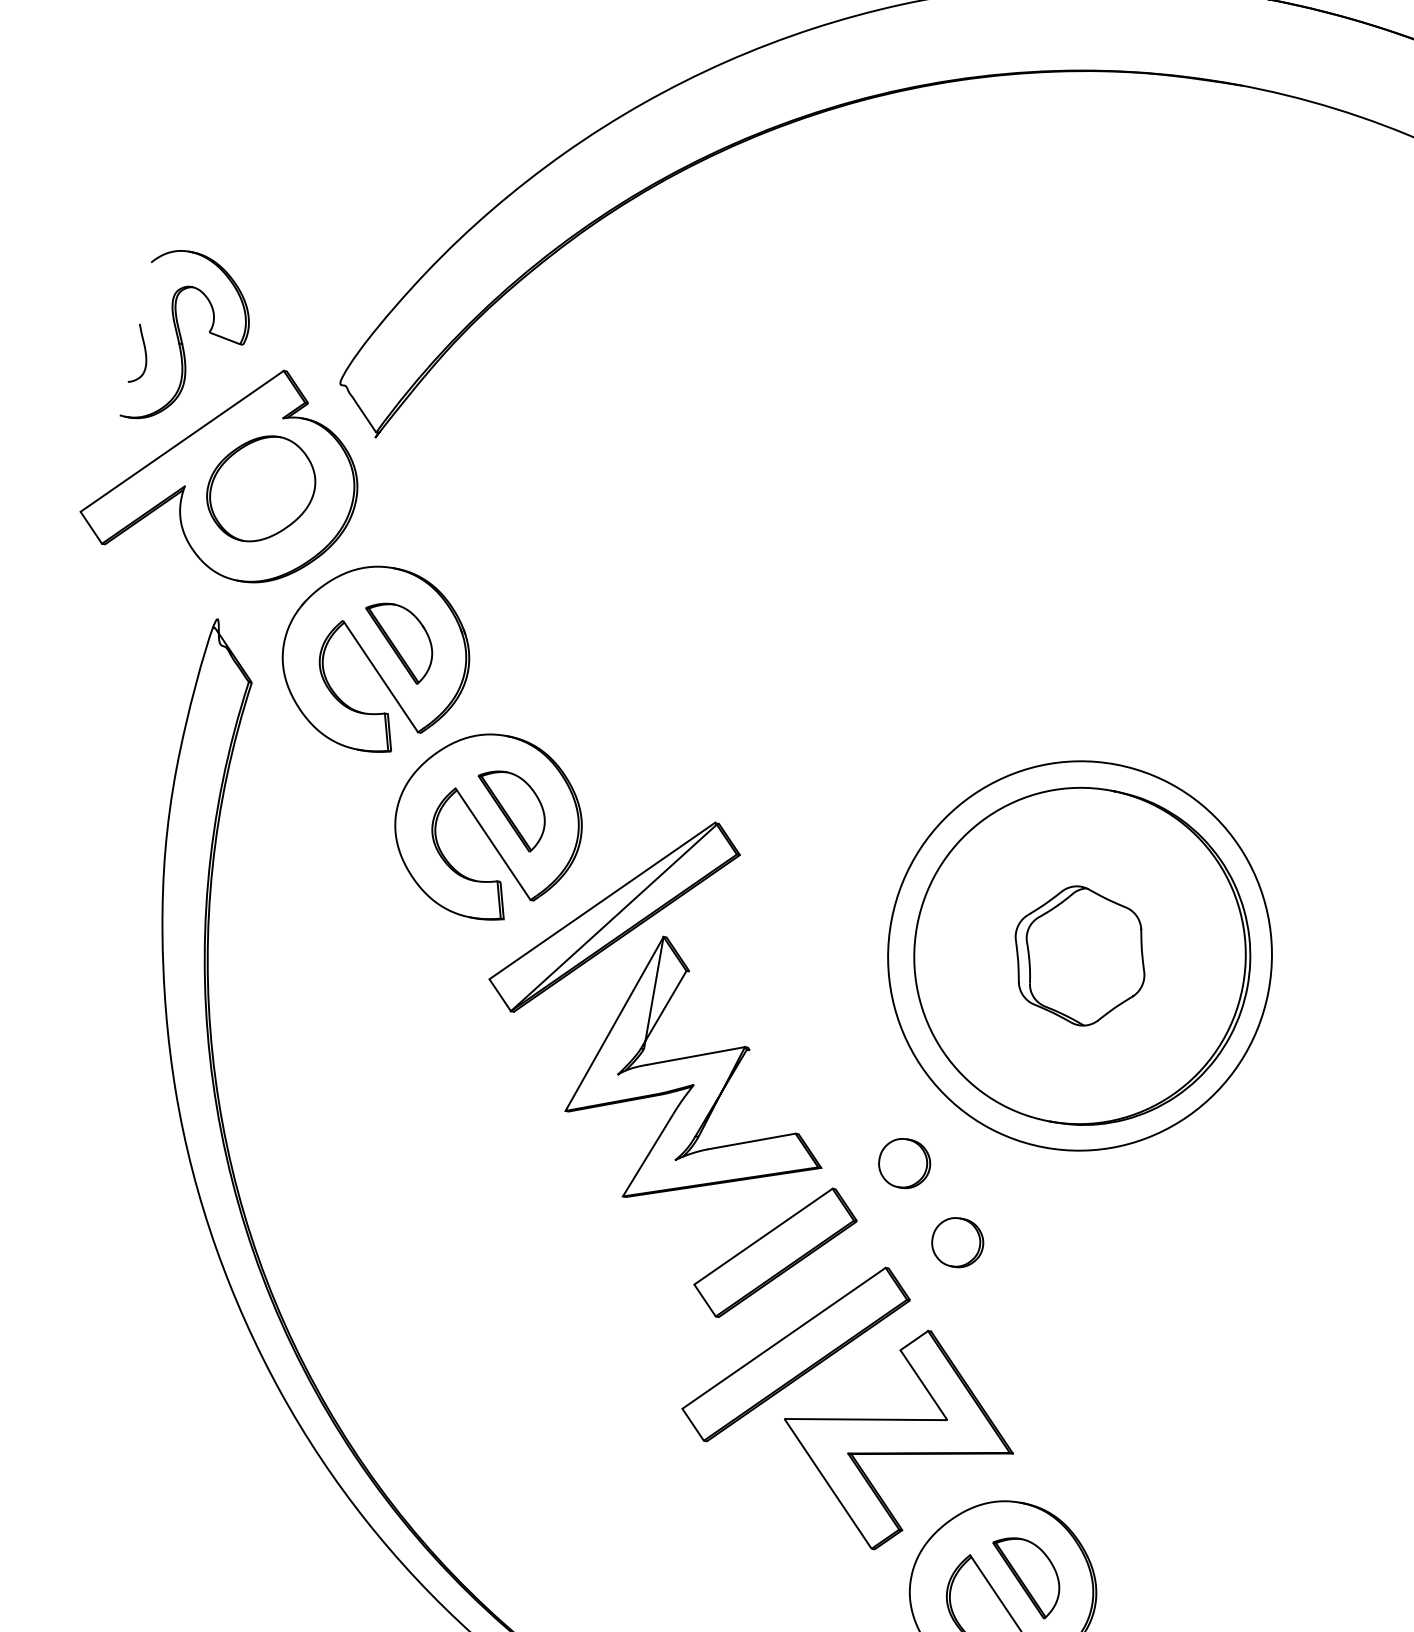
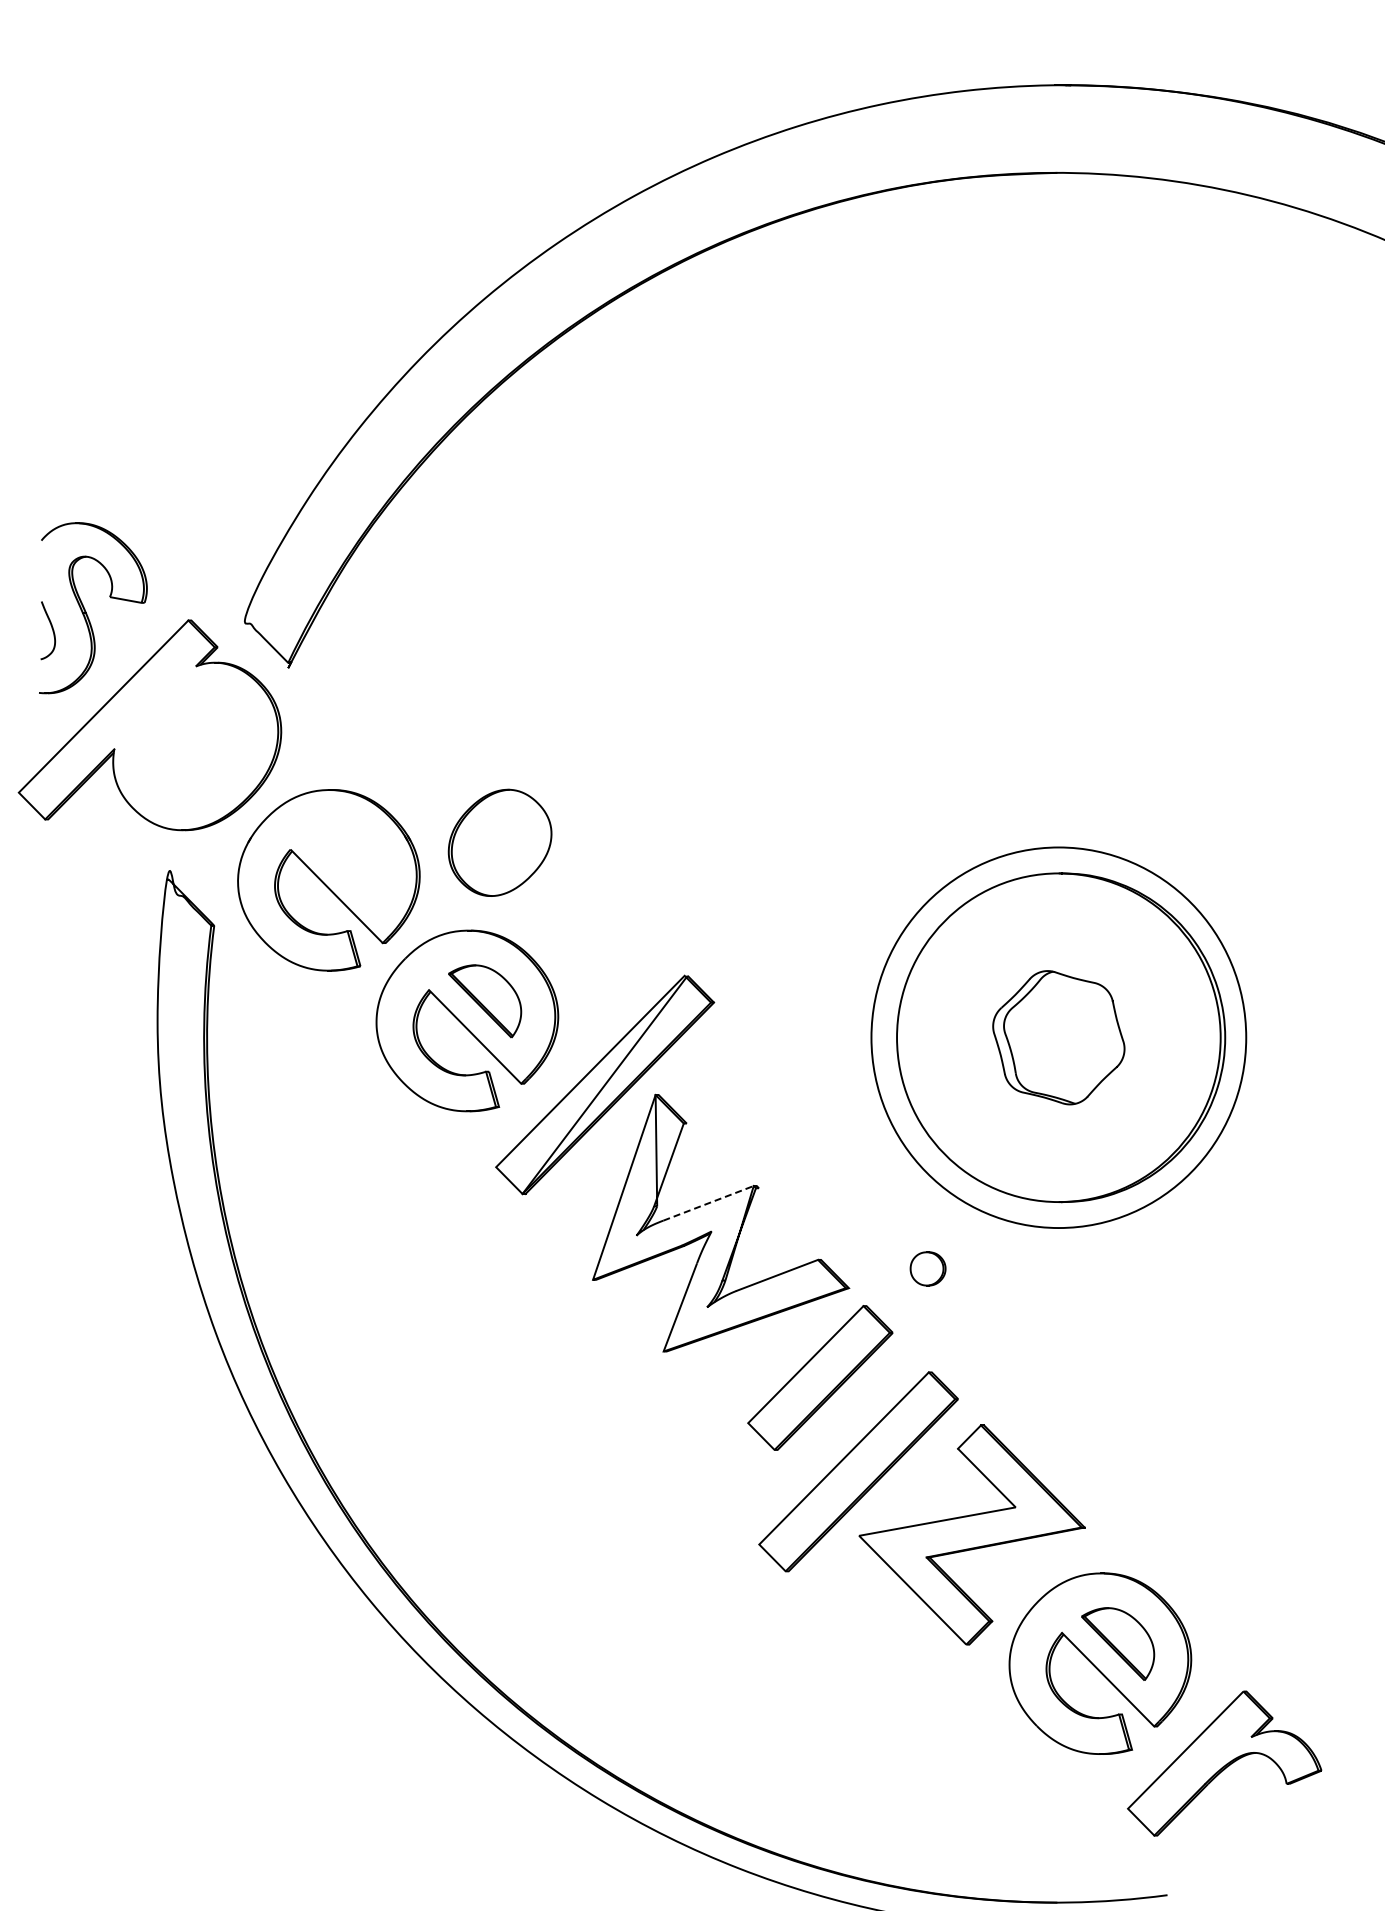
part: (260, 488) -> (499, 842), moved
part: (397, 642) -> (346, 860), removed
line: (697, 1056) -> (709, 1203), solid -> dashed
part: (904, 1163) -> (927, 1268), size x0.7
part: (957, 1242) -> (993, 1334), removed

